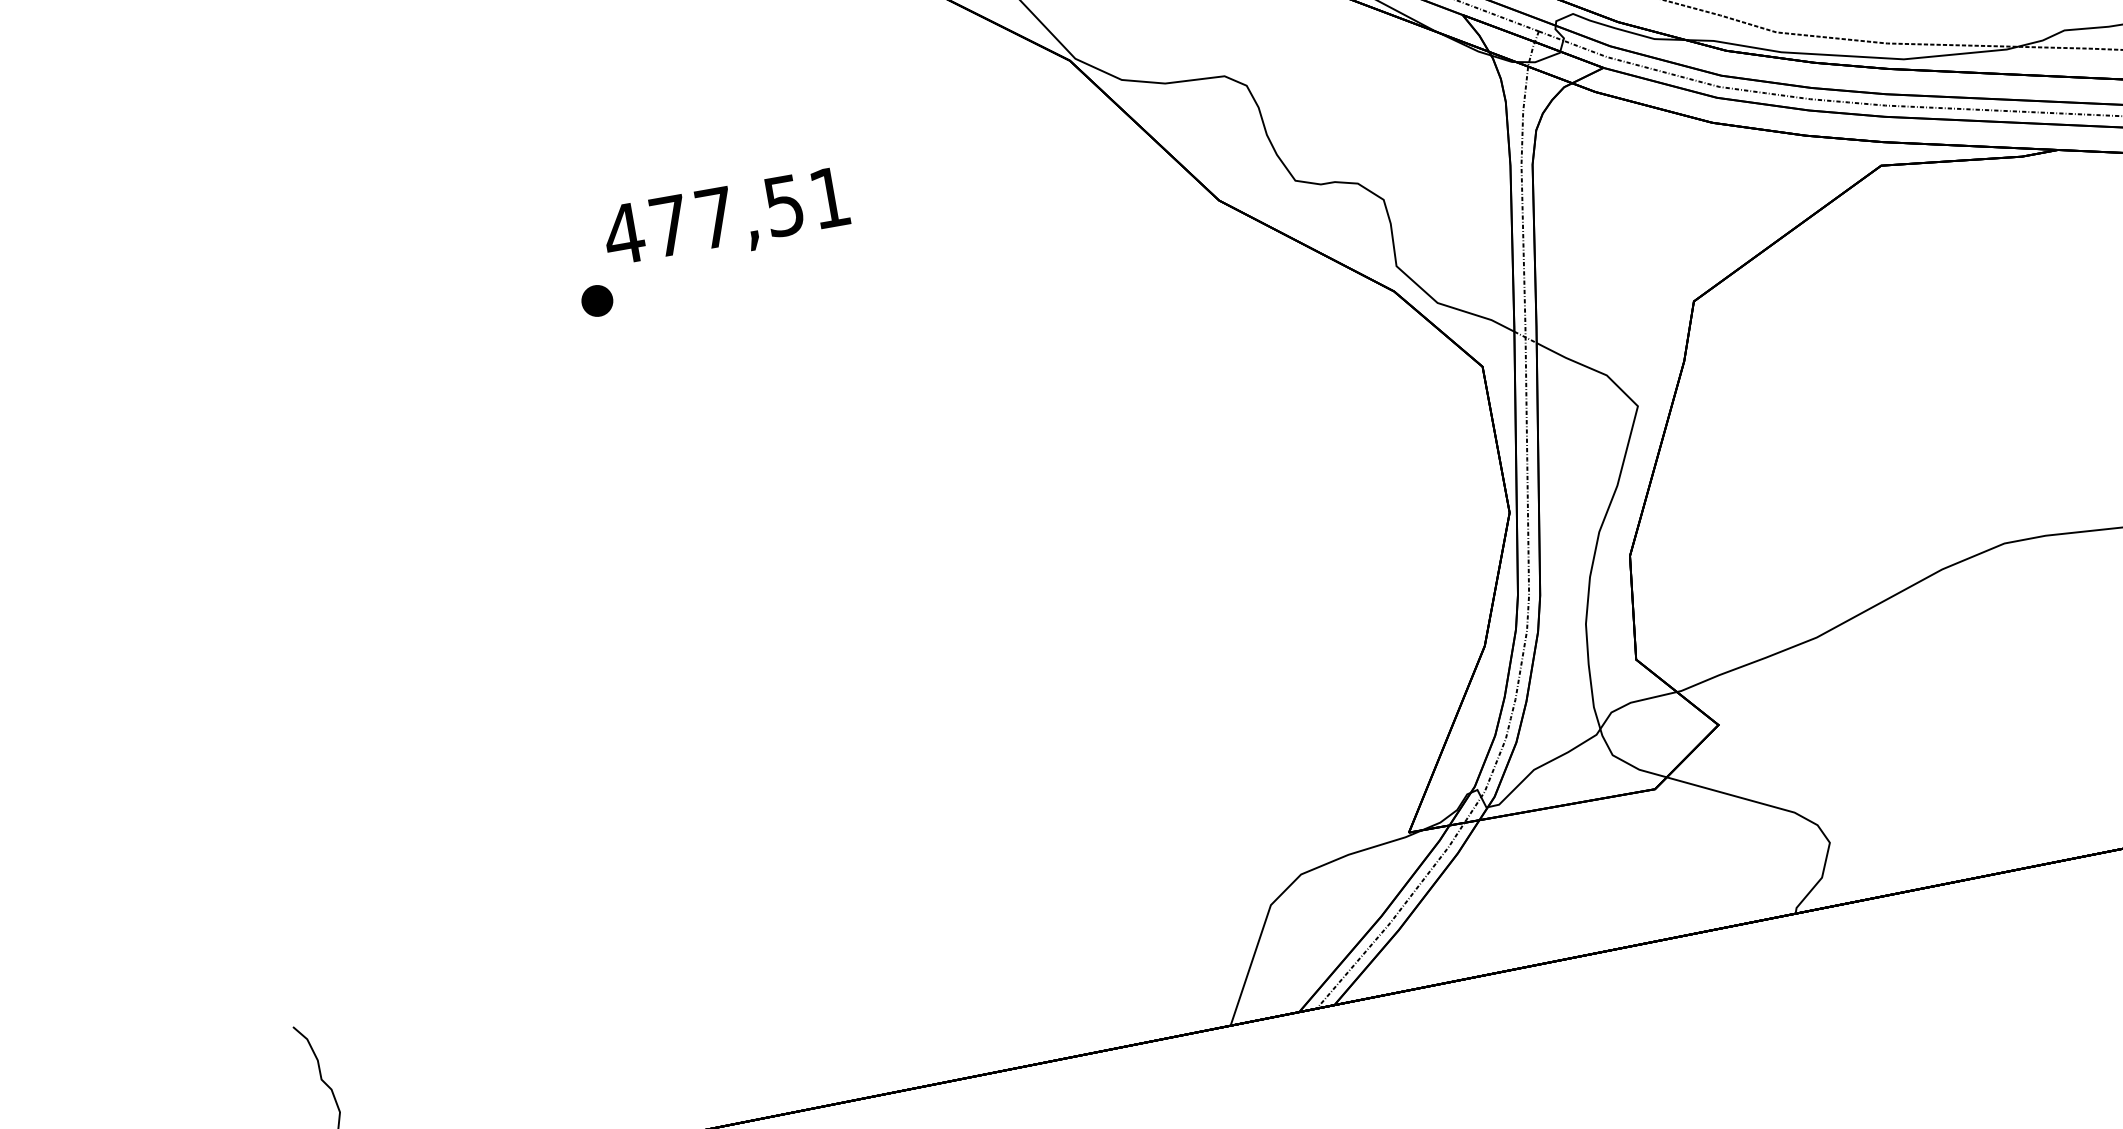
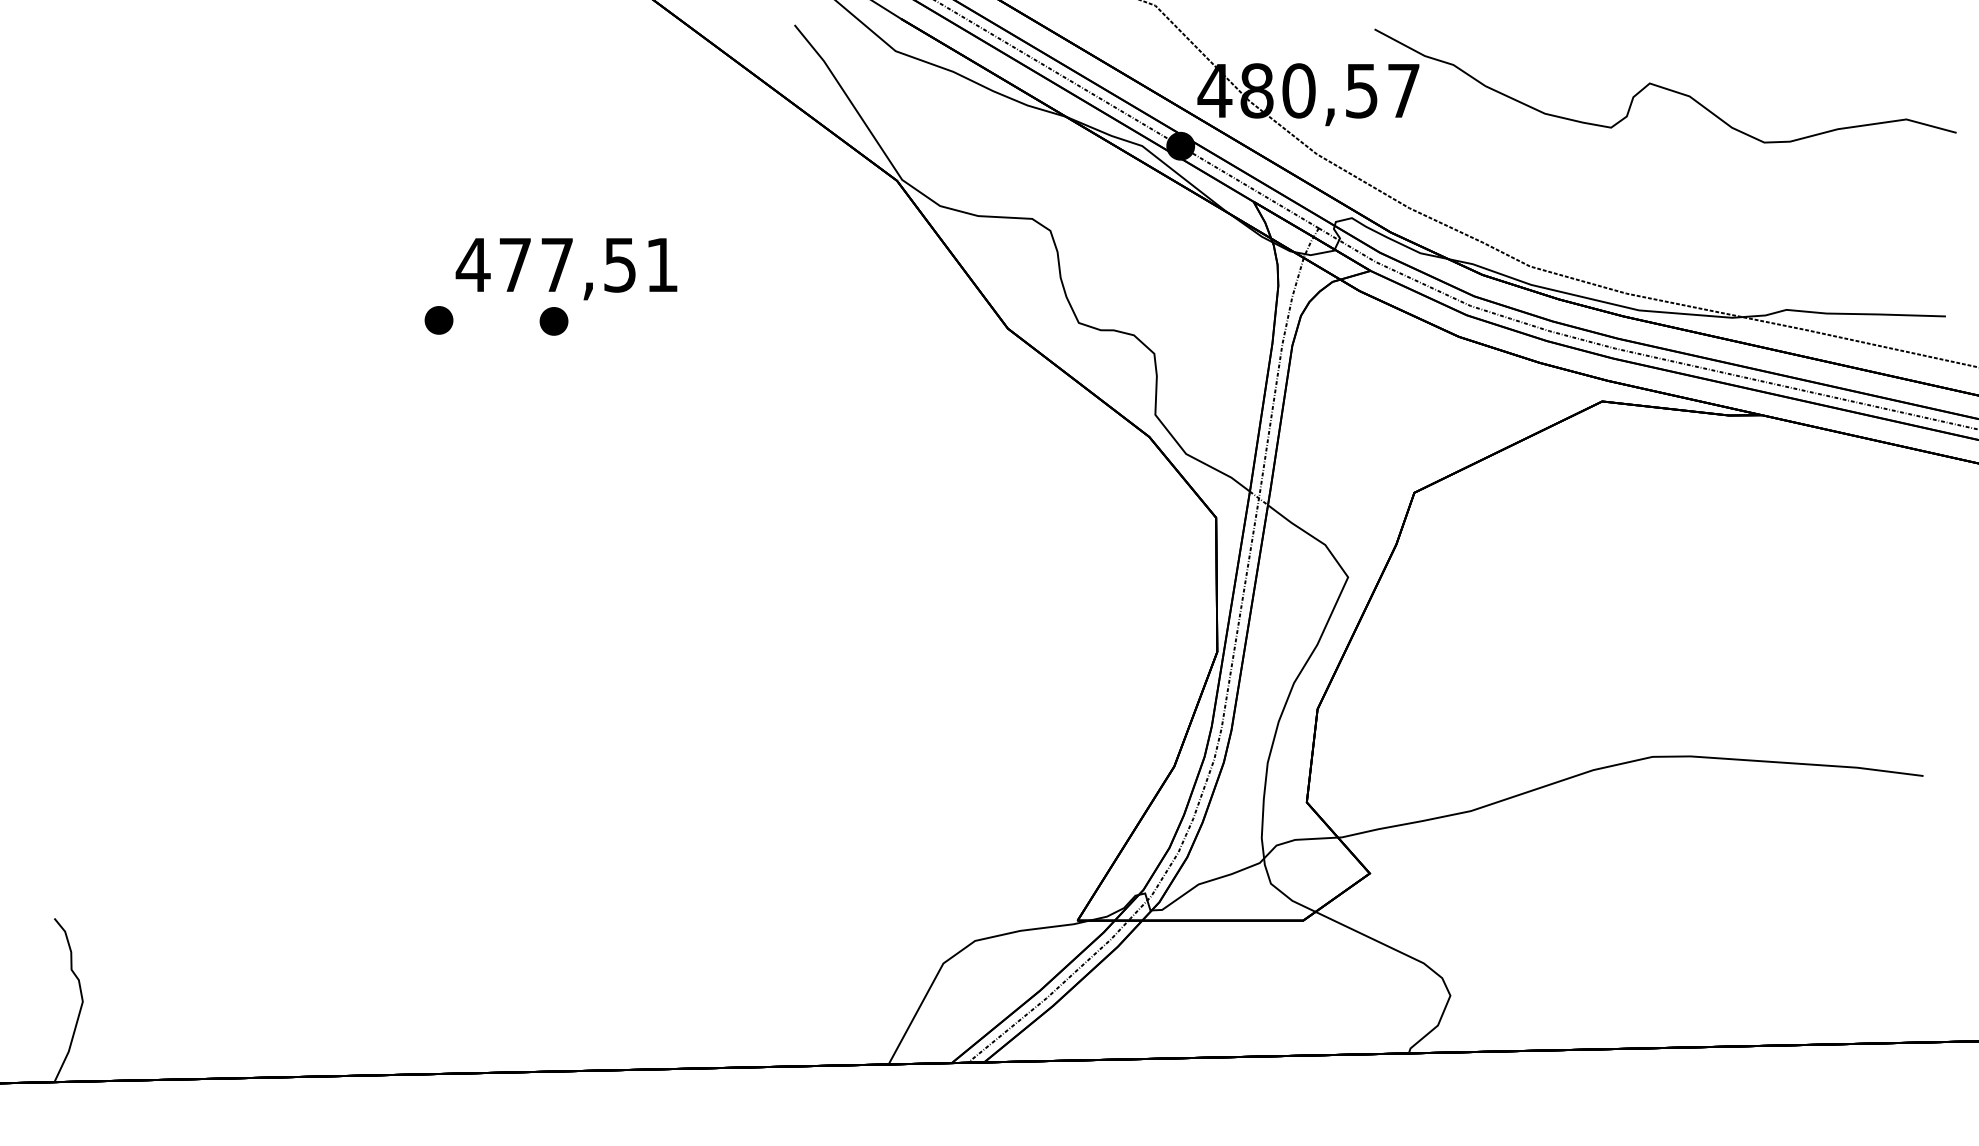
part: (722, 280) -> (553, 321), added

